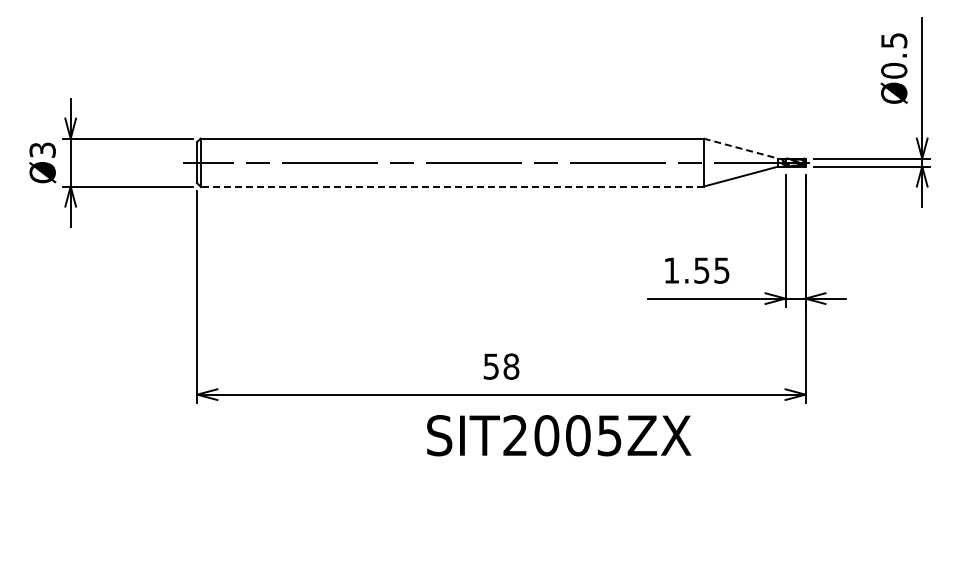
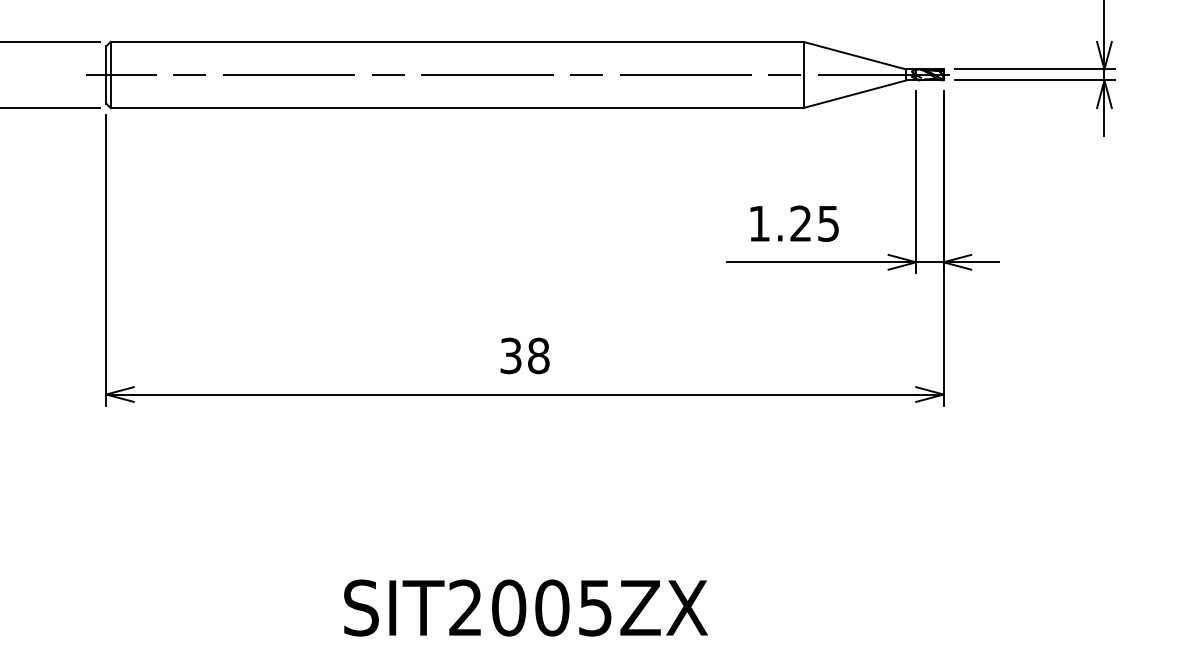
line: (740, 148) -> (854, 55), dashed -> solid
line: (452, 186) -> (457, 107), dashed -> solid
text: (701, 270) -> (800, 223), 1.55 -> 1.25
text: (491, 366) -> (511, 355), 58 -> 38
text: (559, 435) -> (526, 607), moved

